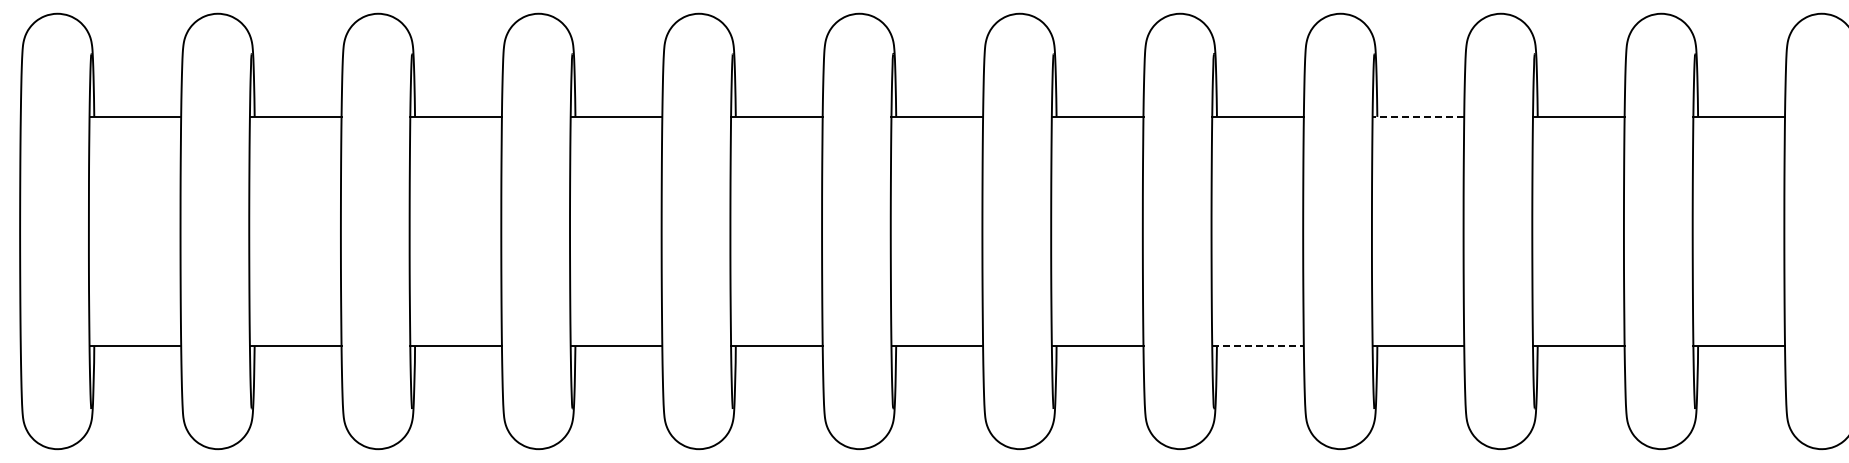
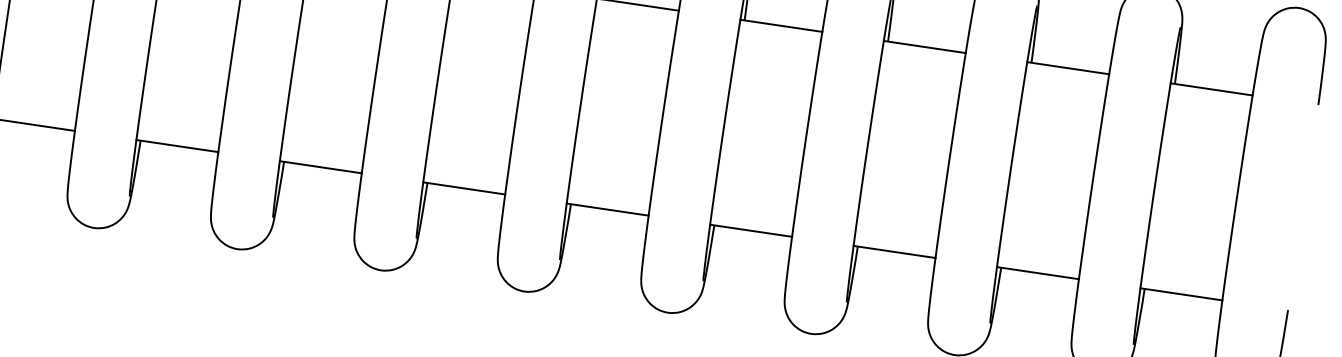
line: (1418, 116) -> (924, 46), dashed -> solid
line: (1258, 346) -> (751, 231), dashed -> solid

